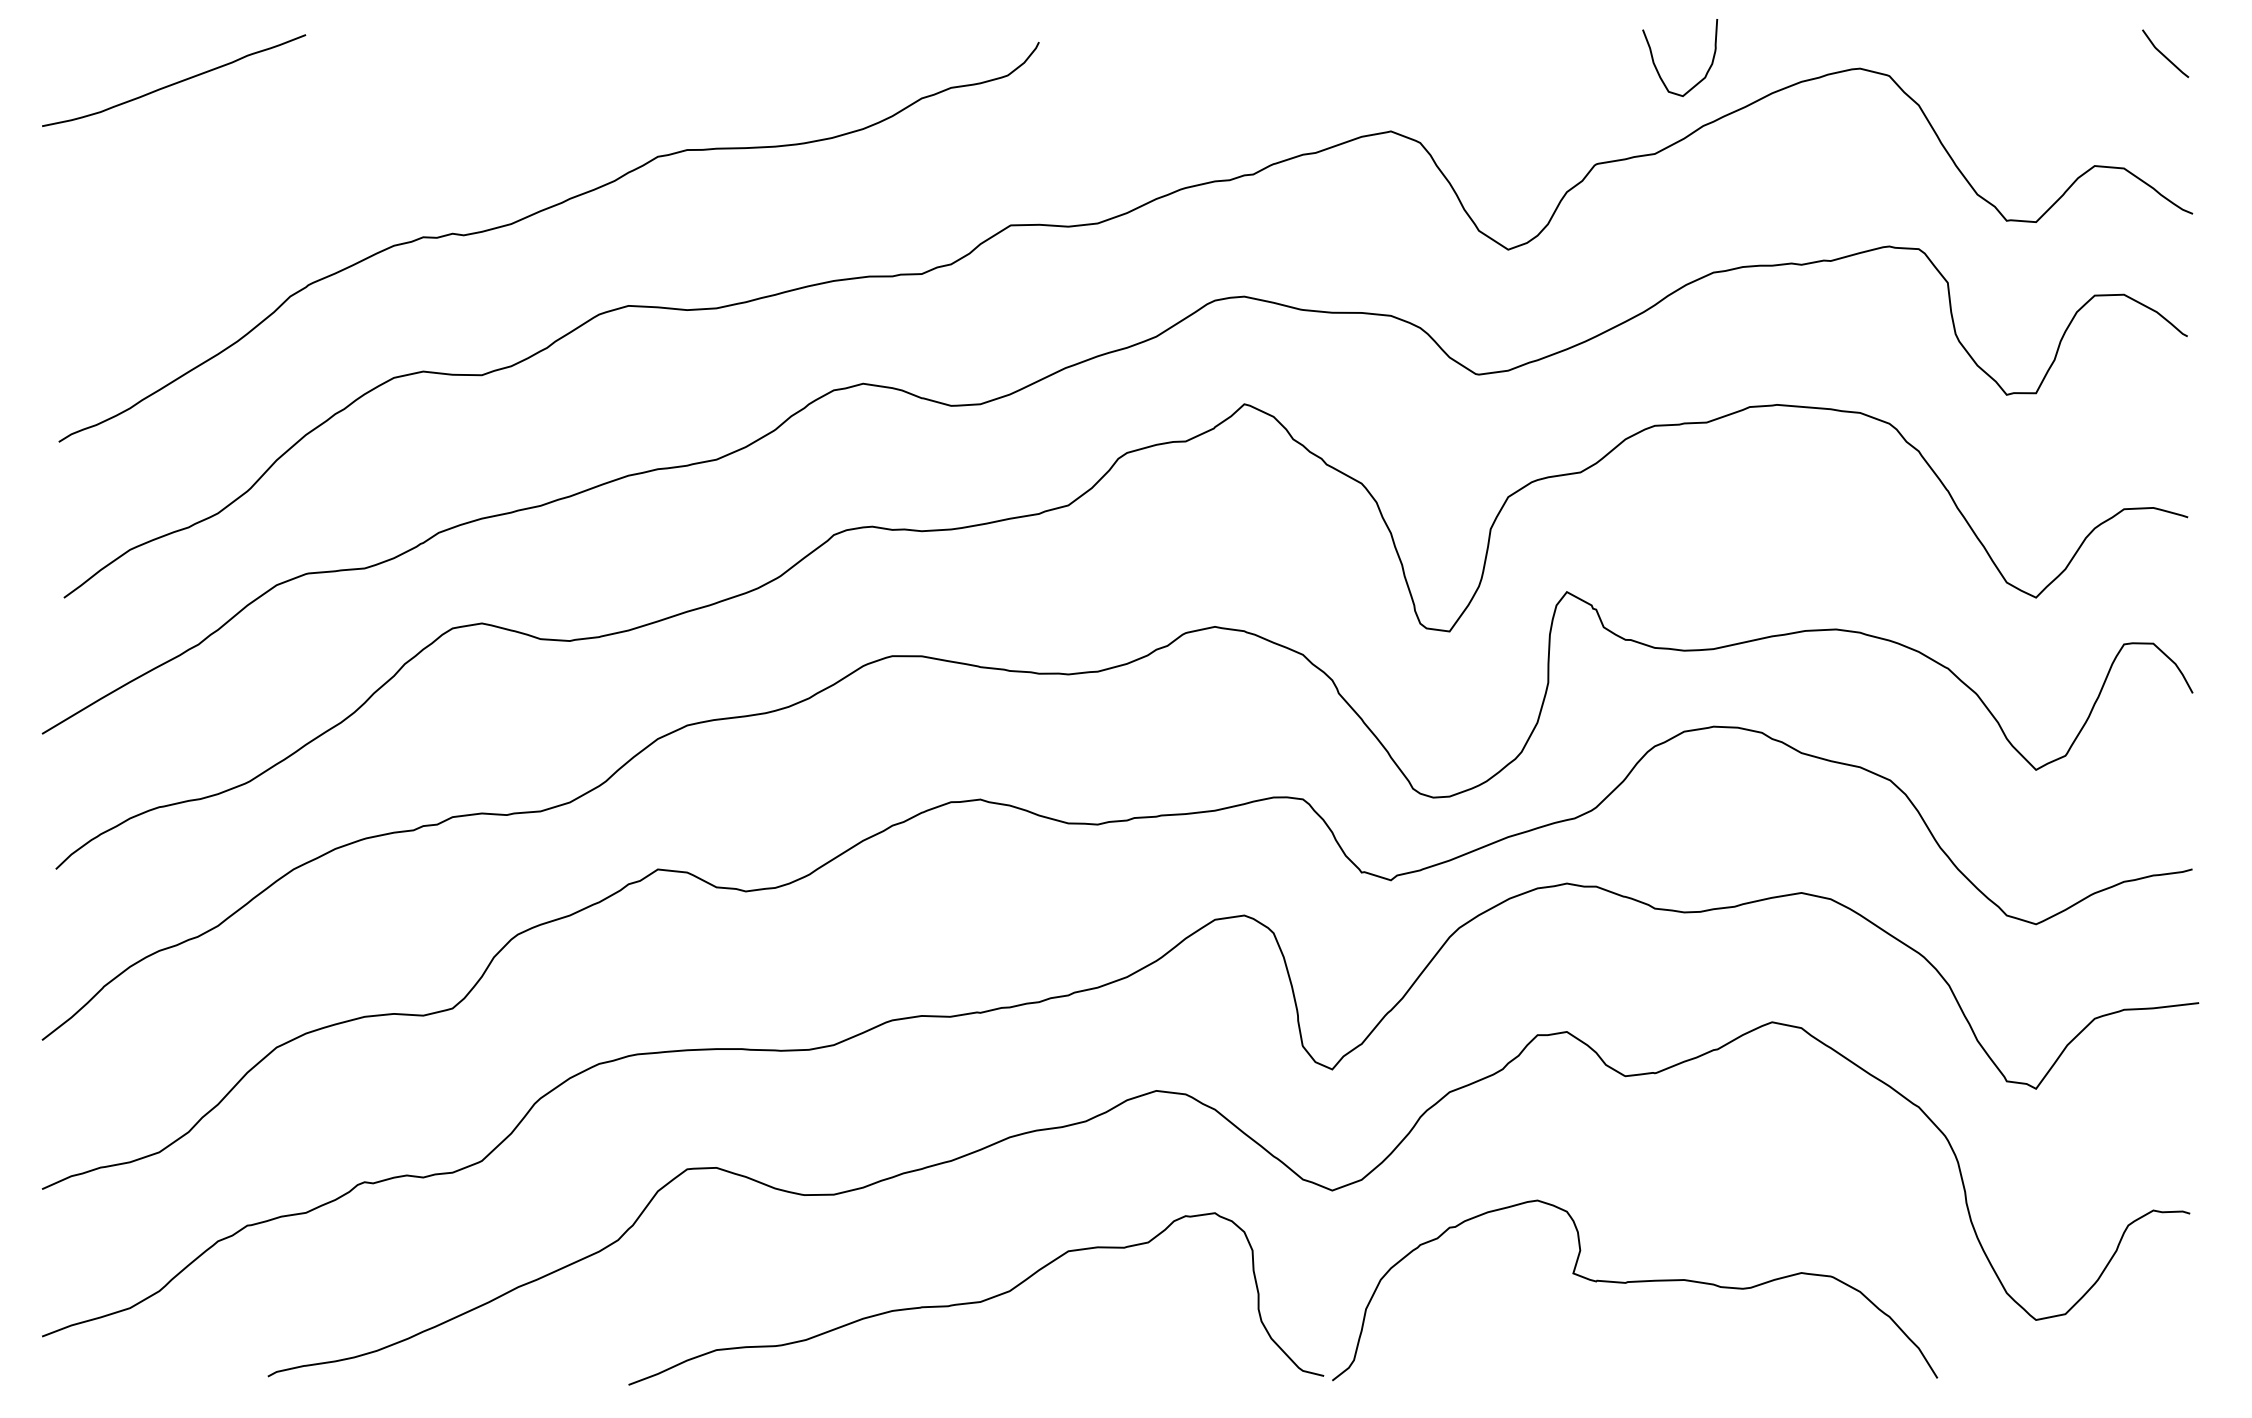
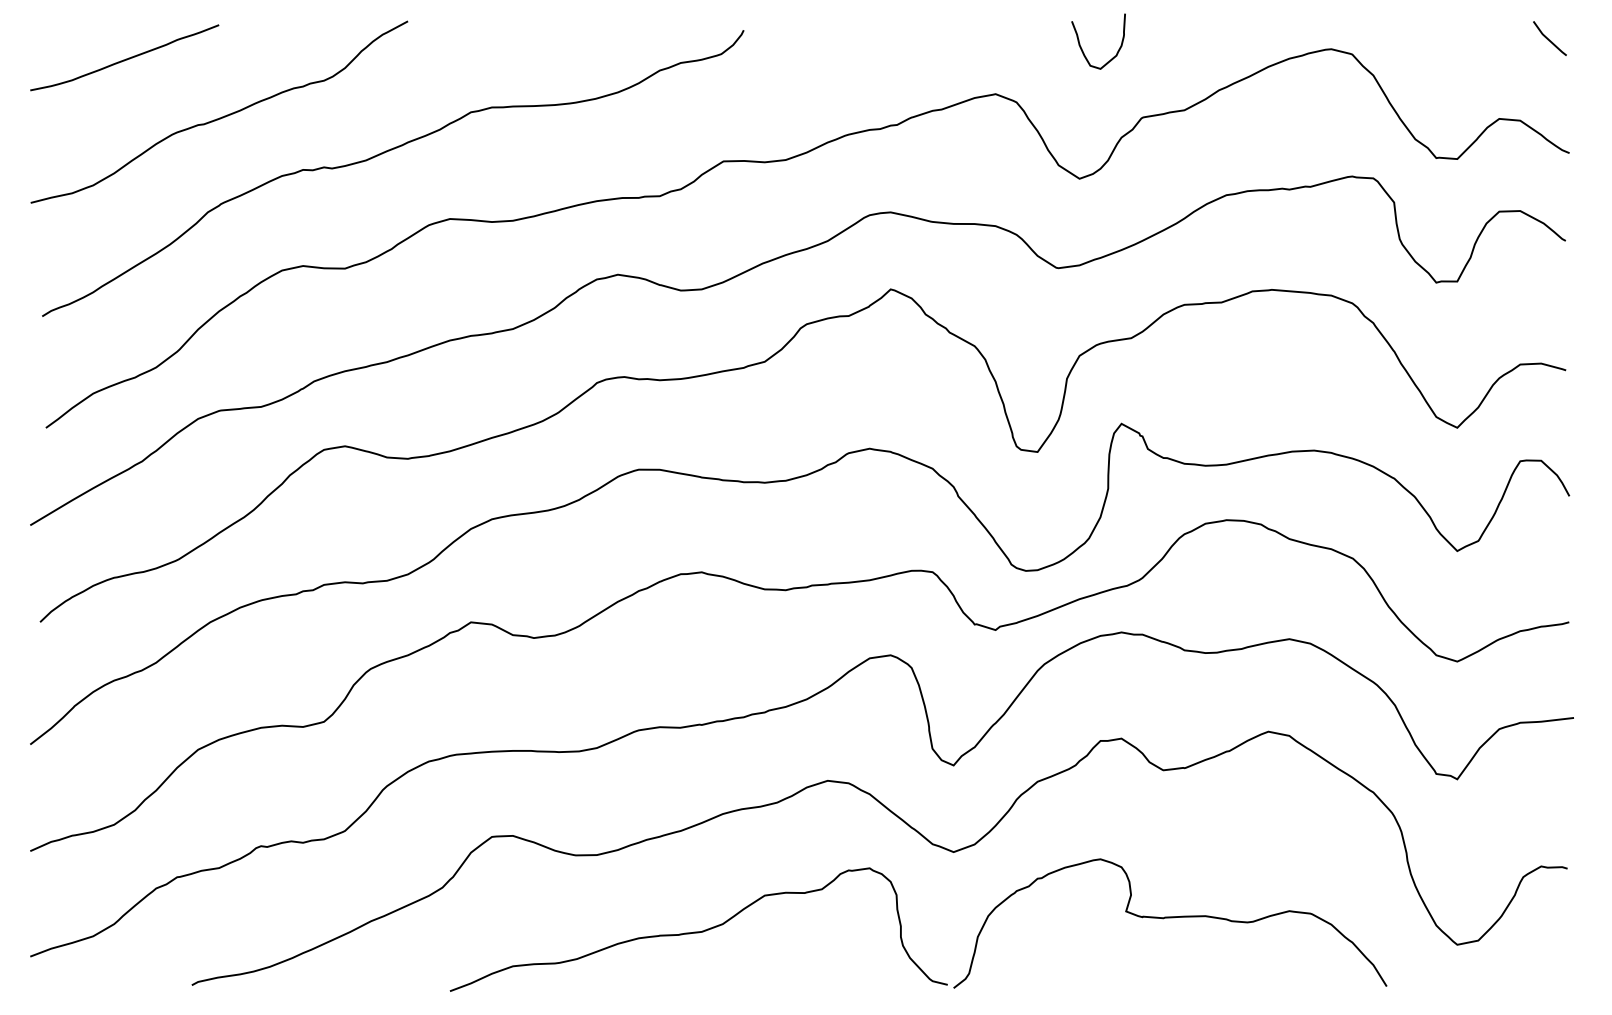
curve: (1657, 67) -> (1082, 48), moved
curve: (310, 162) -> (222, 116), added

